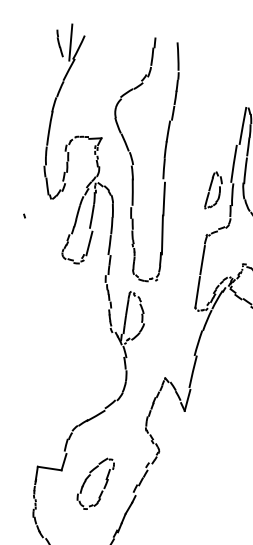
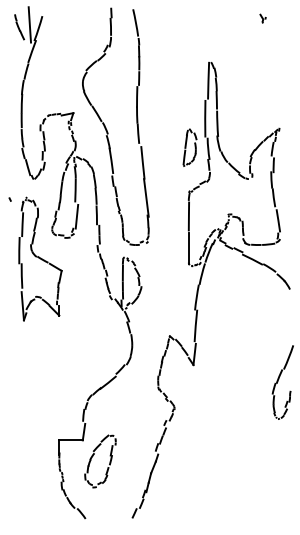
part: (46, 280) -> (40, 258), added
part: (89, 477) -> (93, 456), moved

